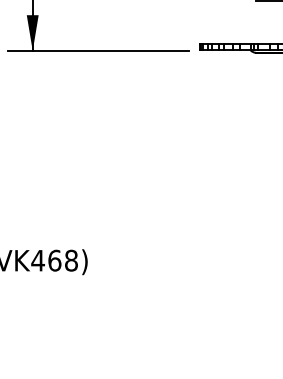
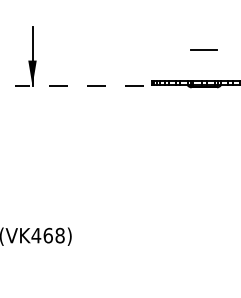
line: (97, 51) -> (78, 86), solid -> dashed

